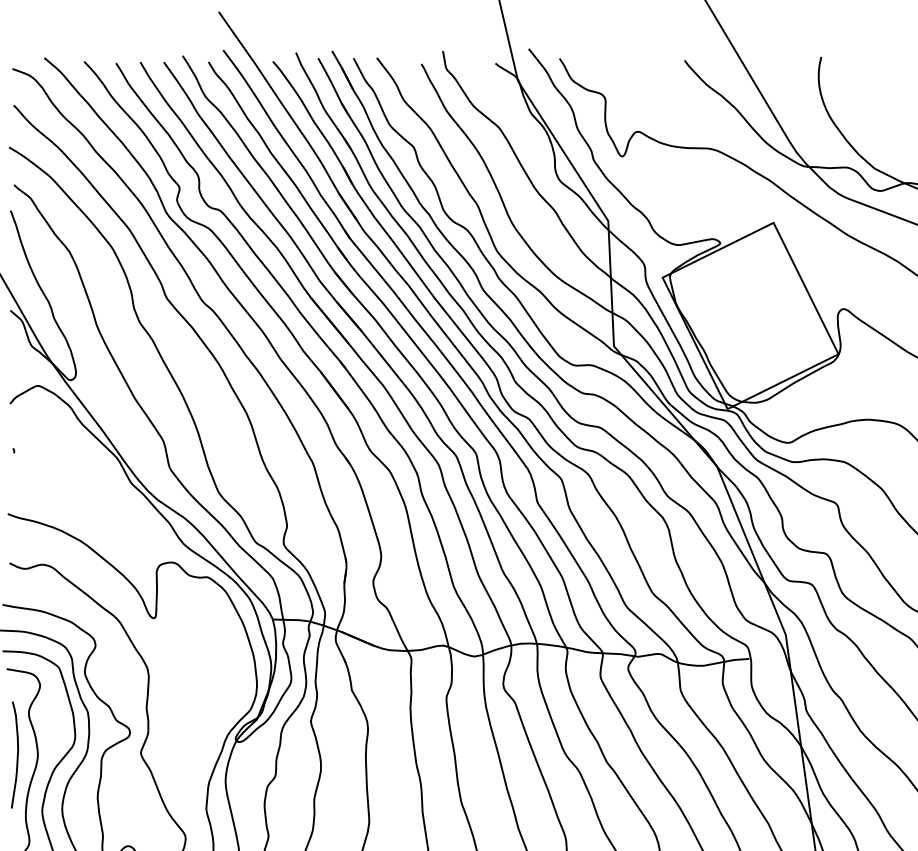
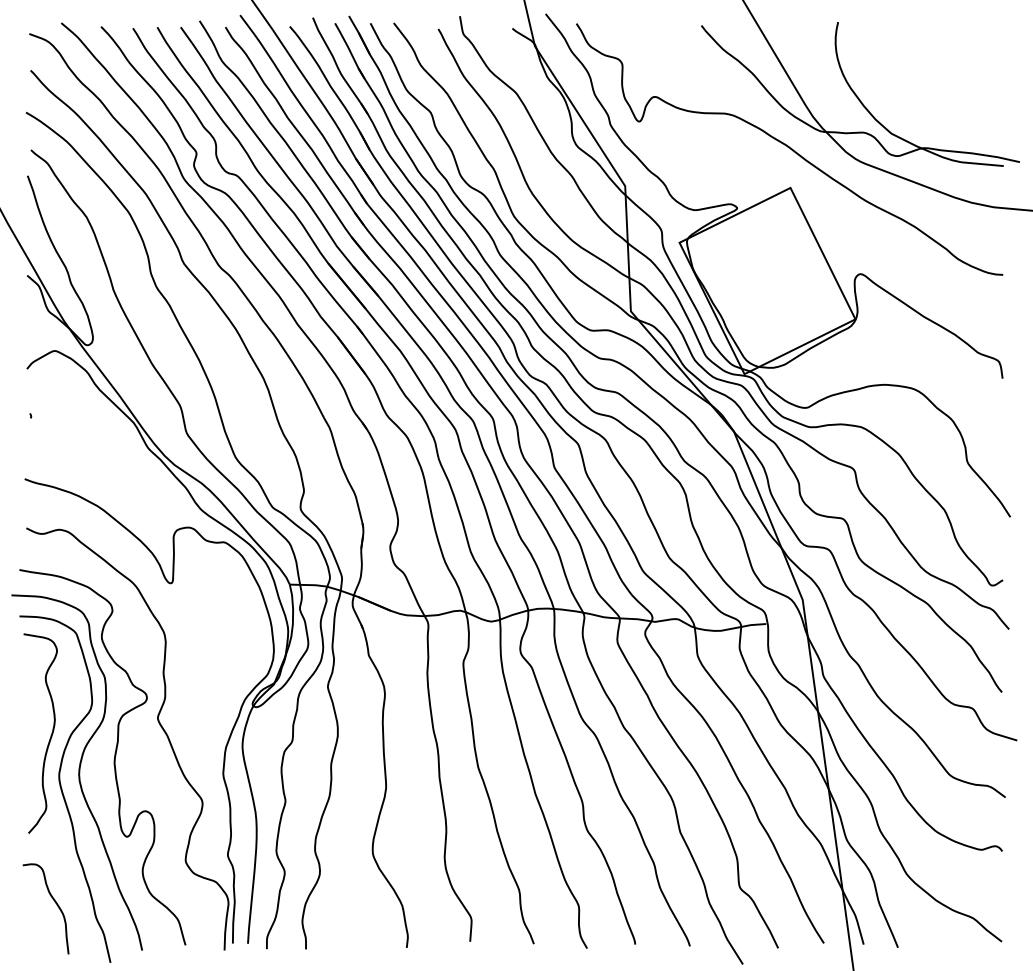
curve: (16, 754) -> (33, 719), removed

